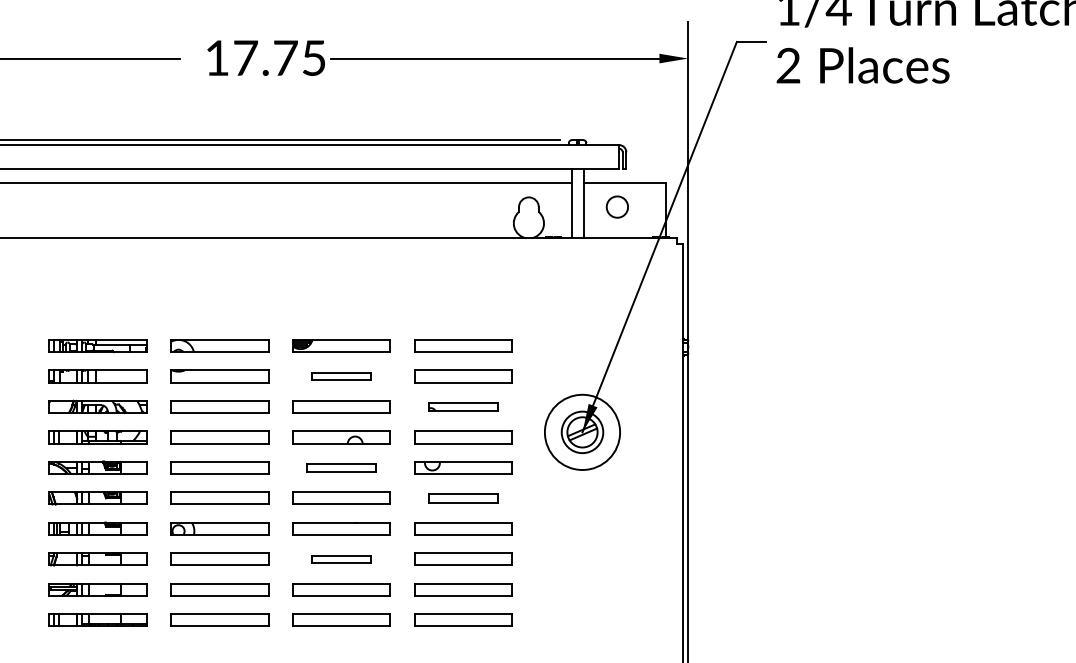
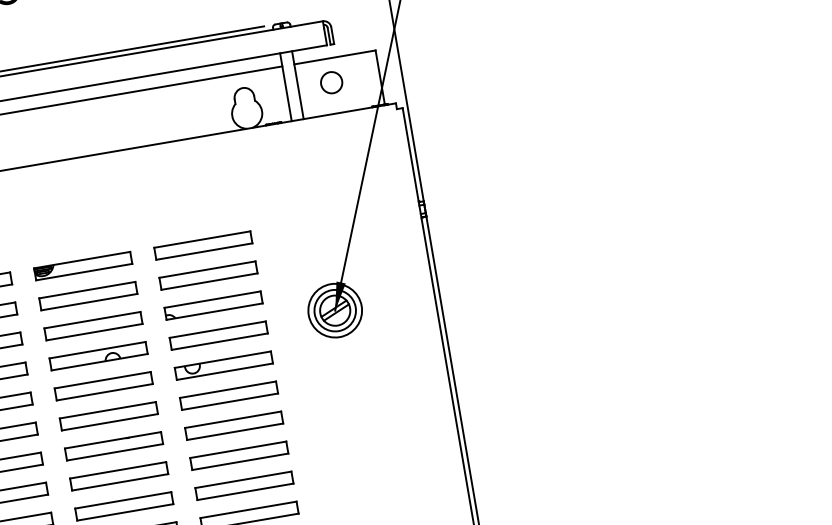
part: (341, 376) -> (88, 296), size x1.67
part: (463, 406) -> (213, 305), size x1.43
circle: (582, 432) -> (335, 310), size x0.71
part: (341, 467) -> (103, 385), size x1.43
part: (463, 497) -> (228, 394), size x1.43
part: (341, 558) -> (118, 475), size x1.67

